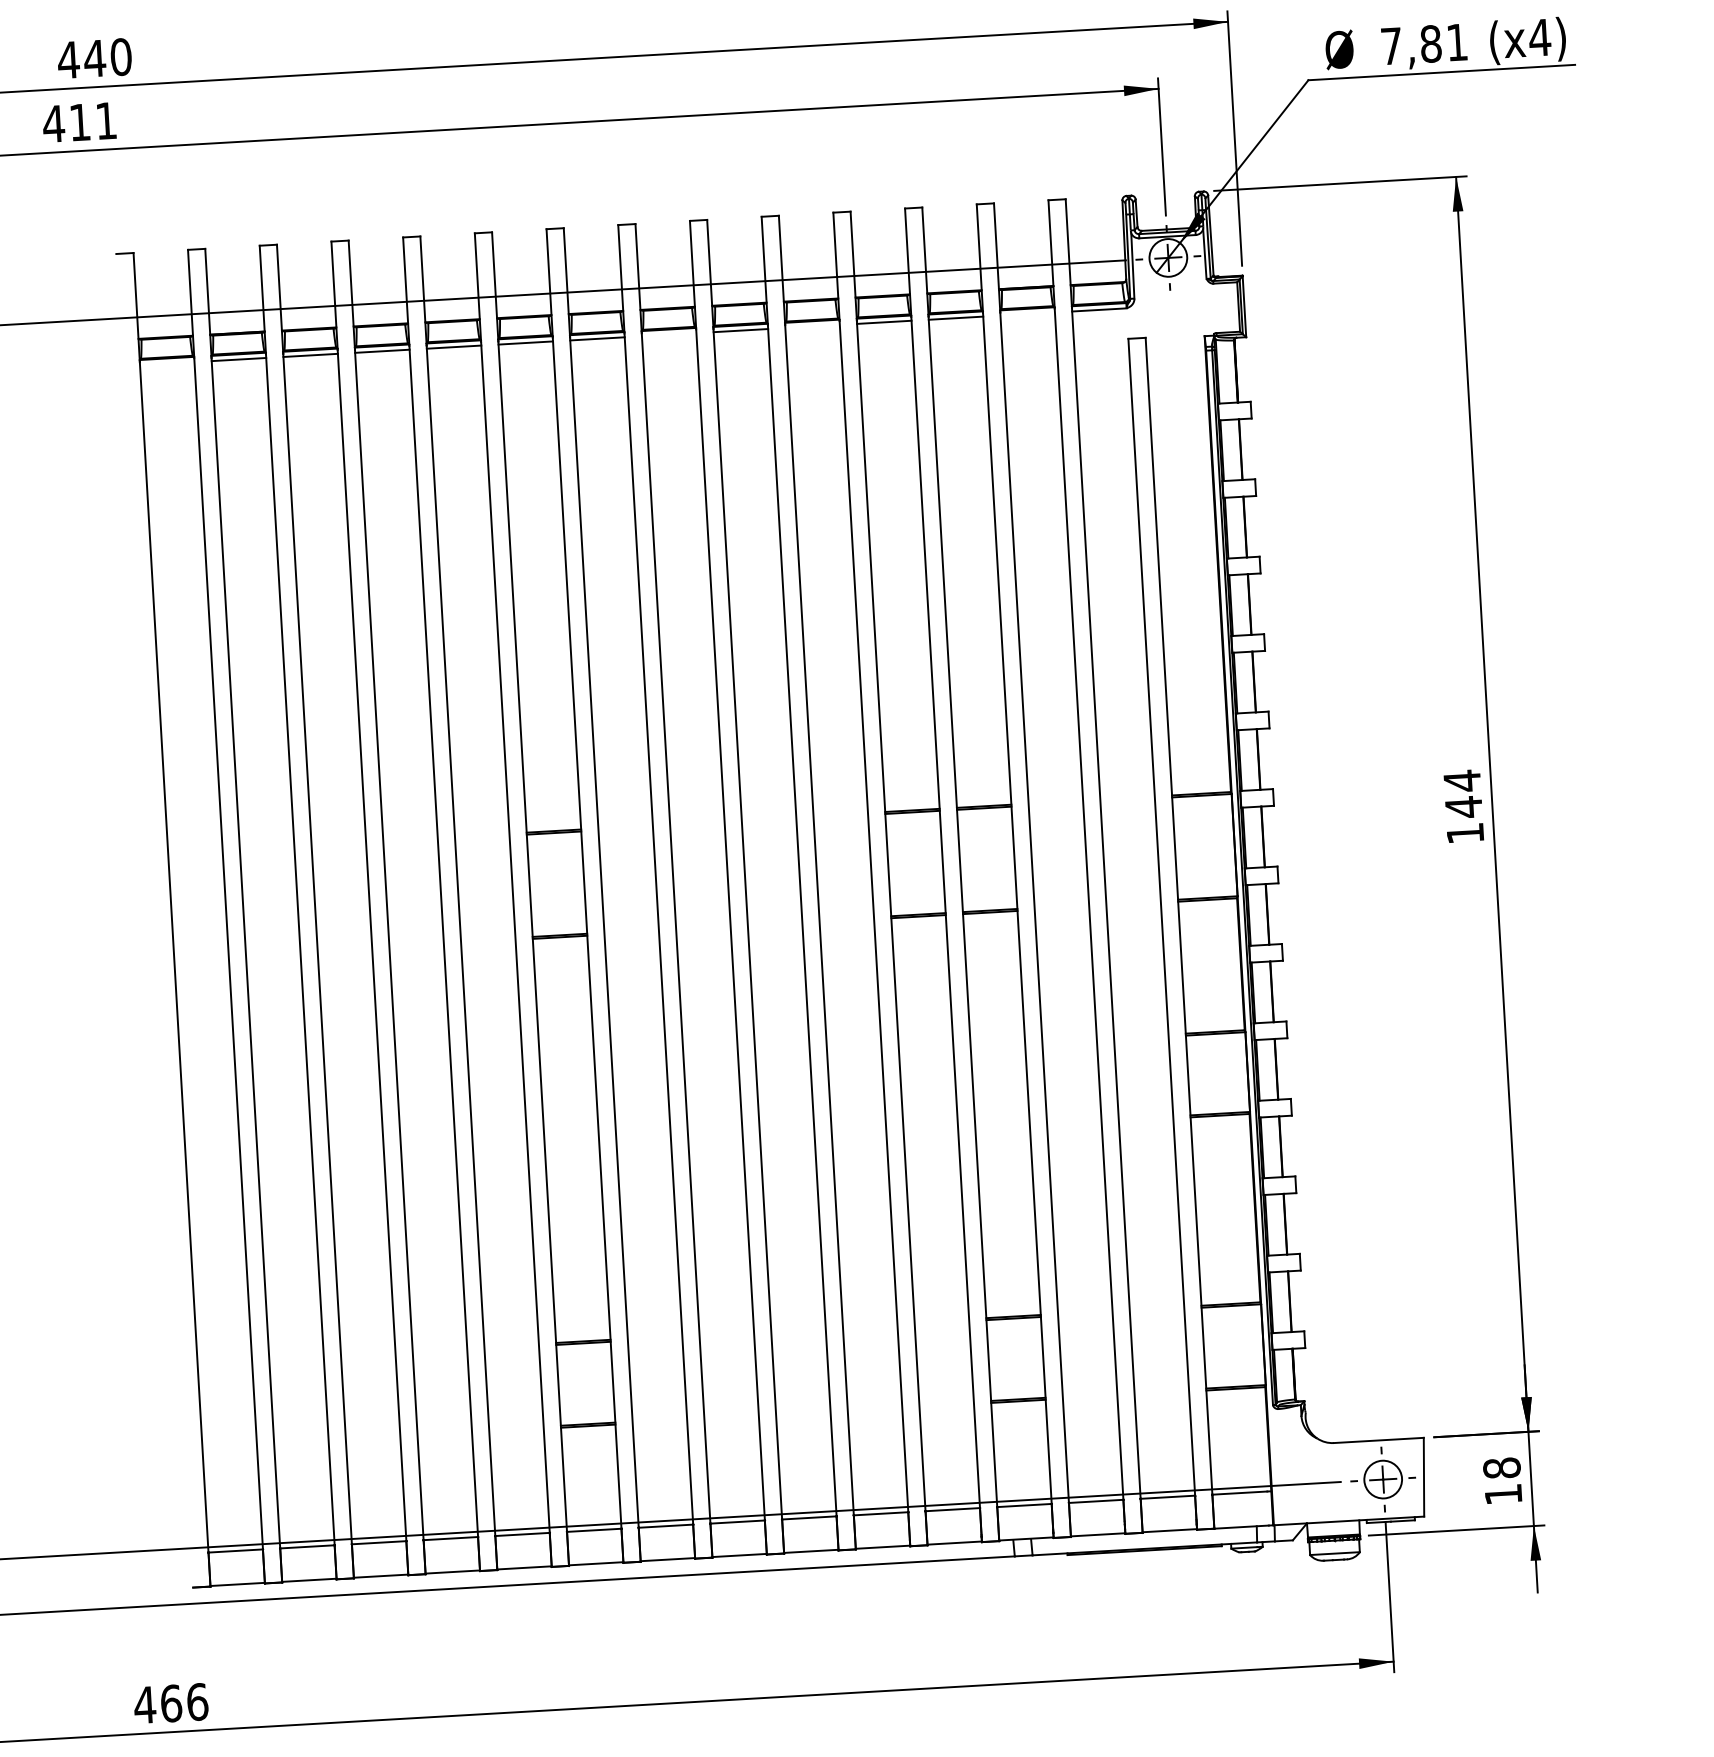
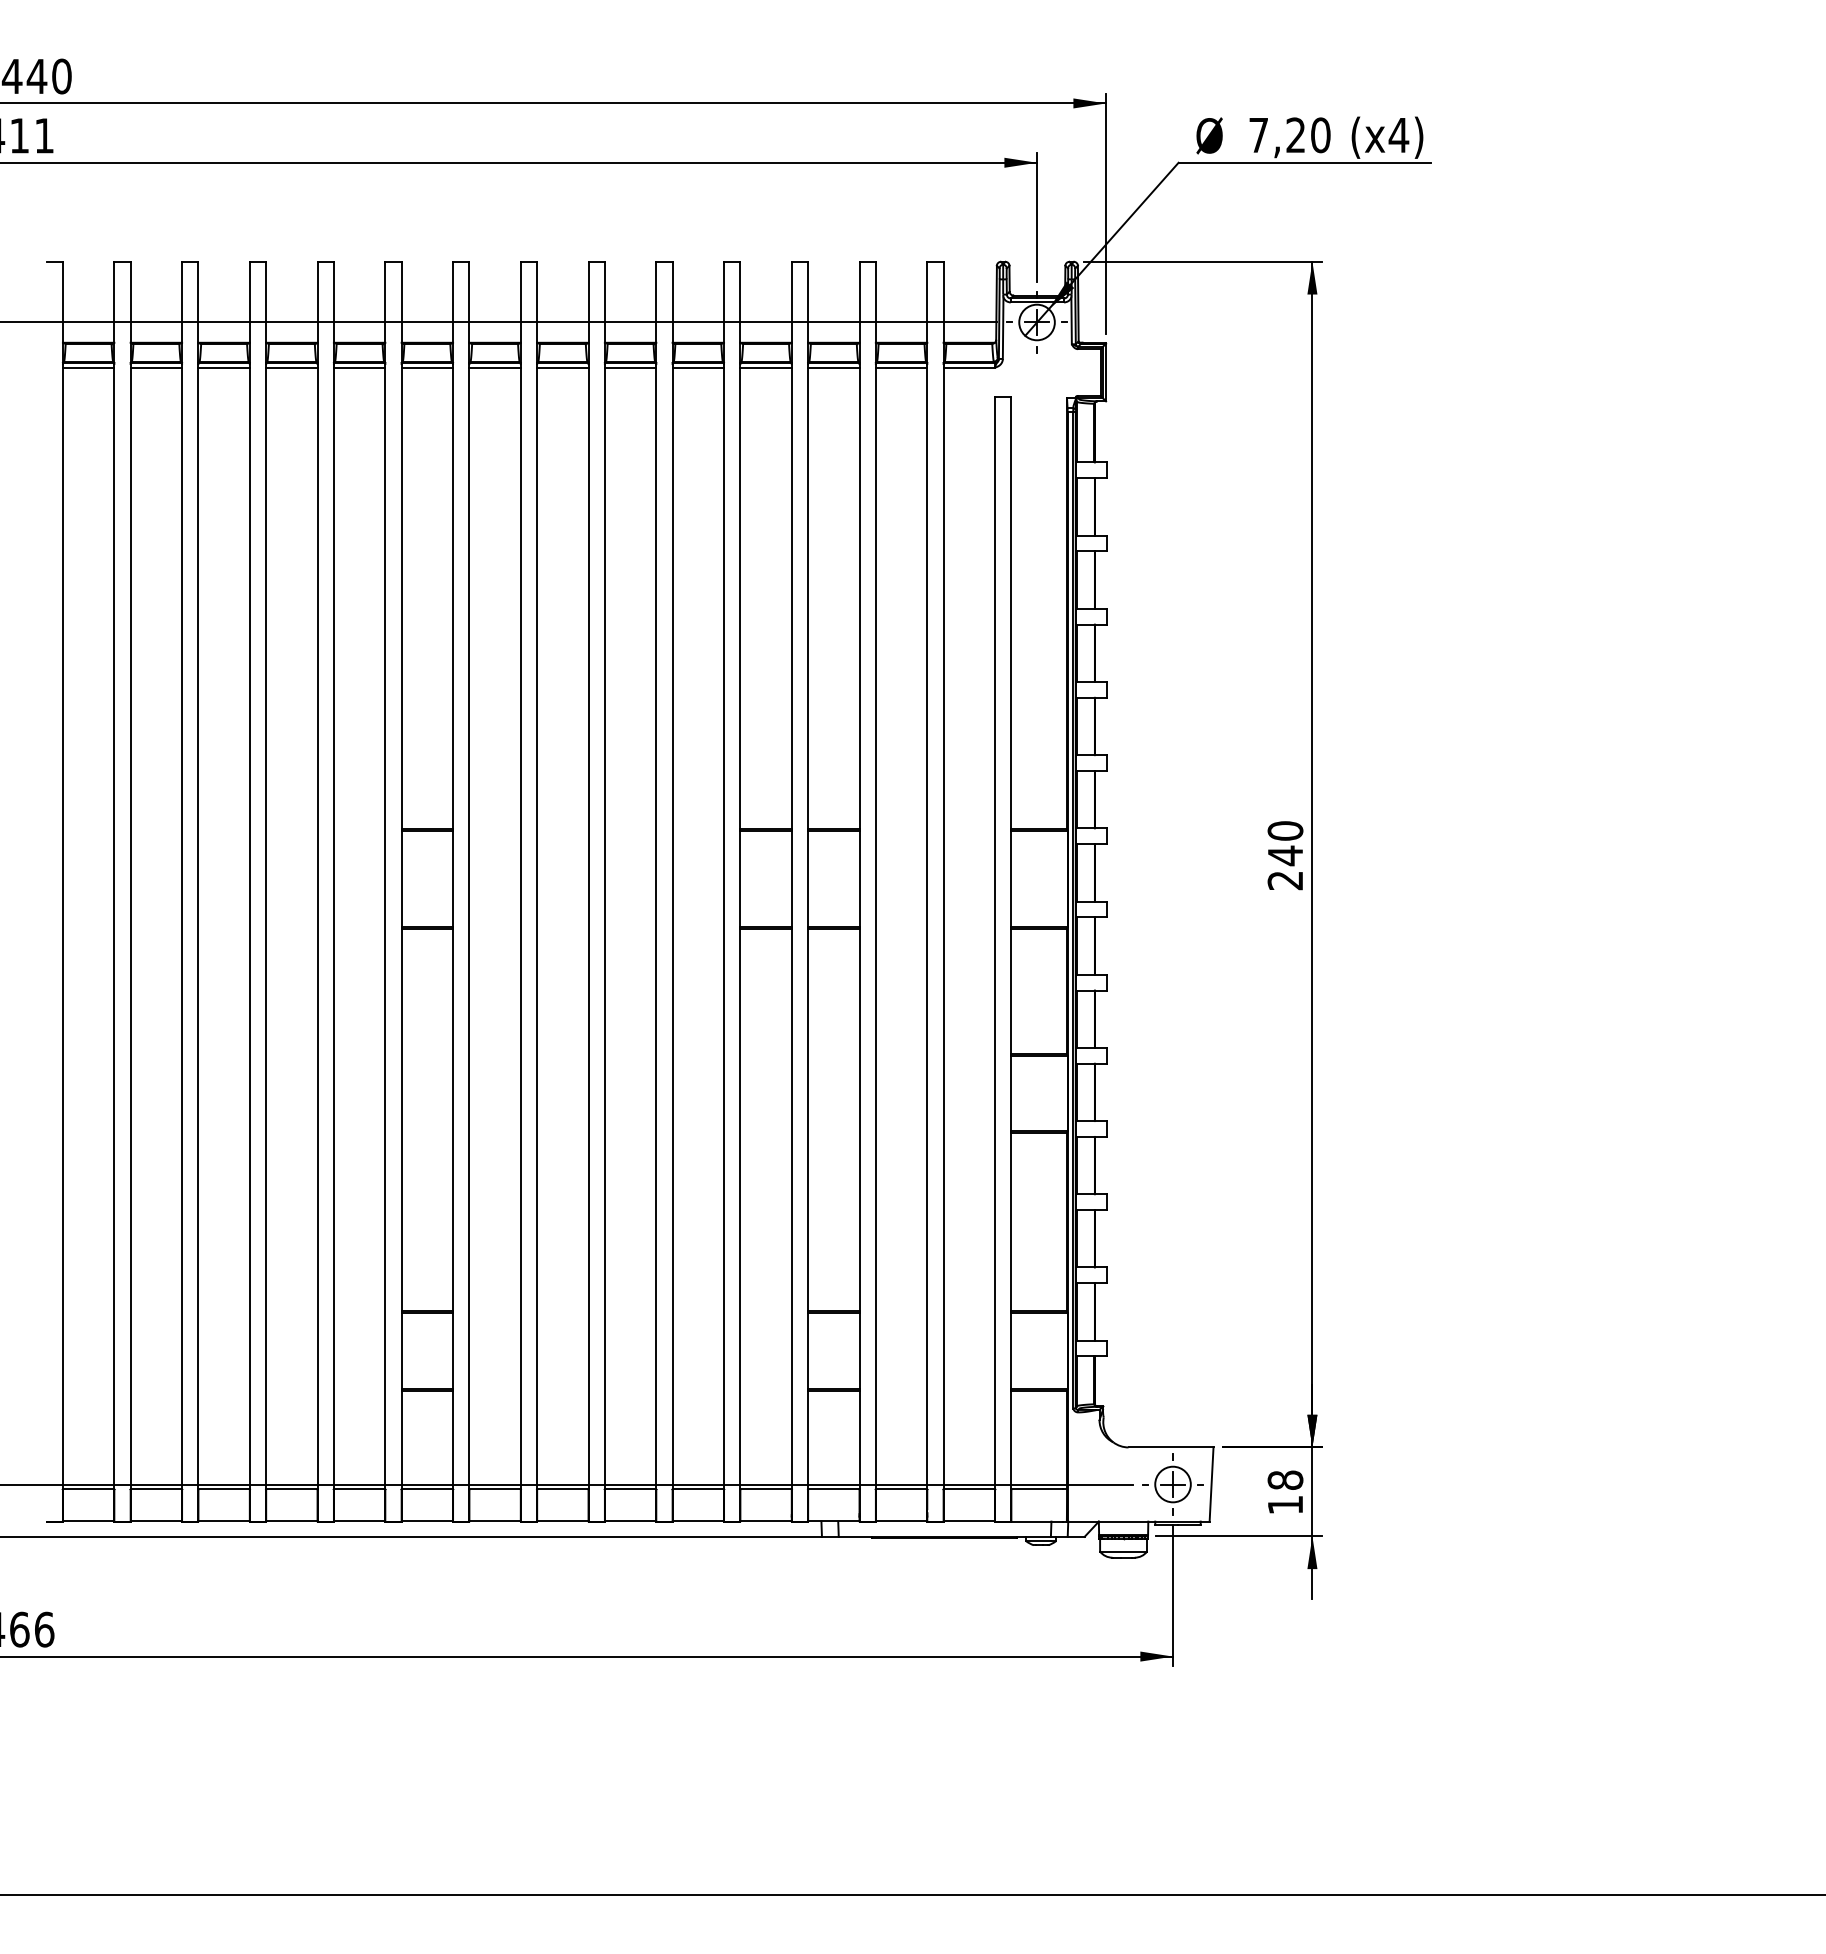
text: (1444, 43) -> (1308, 135), 7,81 -> 7,20
line: (1027, 313) -> (901, 367), added
line: (812, 326) -> (698, 367), added
line: (668, 334) -> (562, 367), added
line: (167, 363) -> (88, 367), added
text: (1463, 806) -> (1285, 855), 144 -> 240

